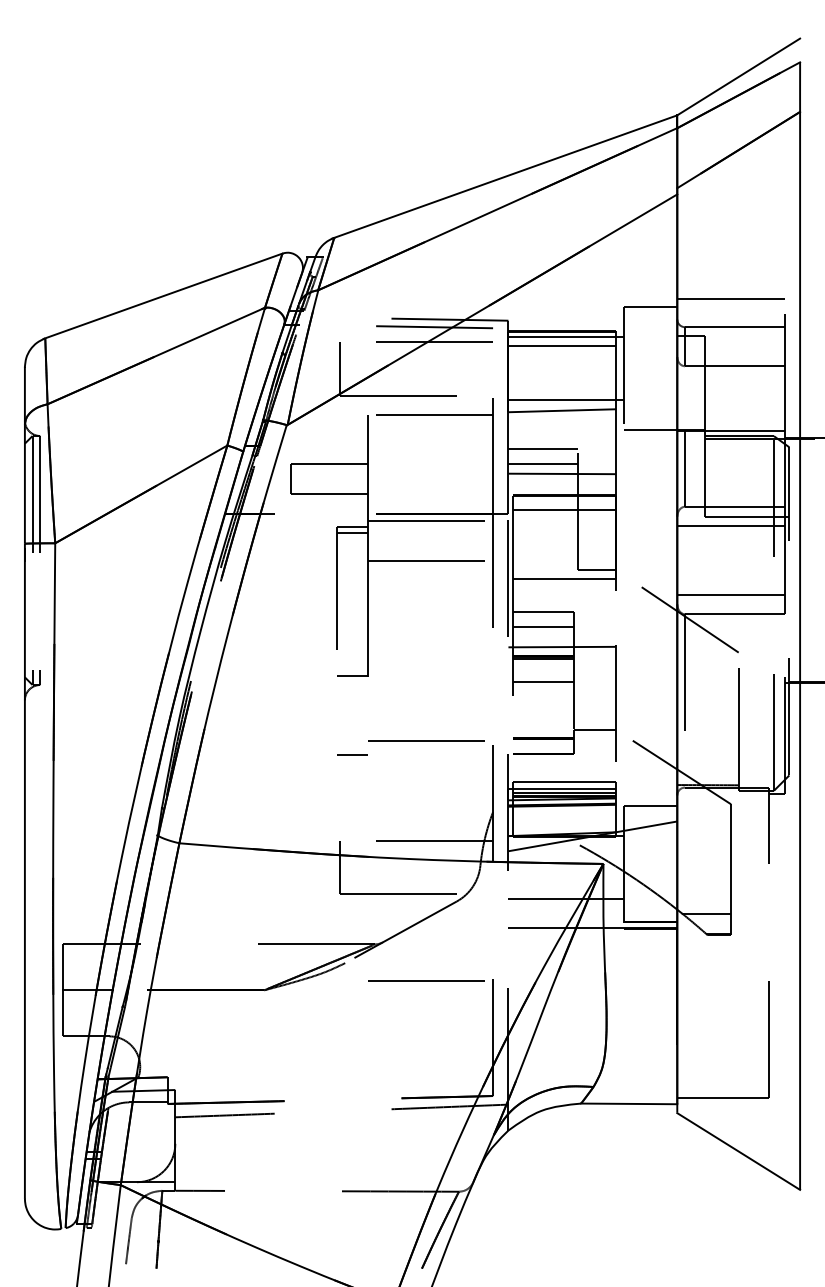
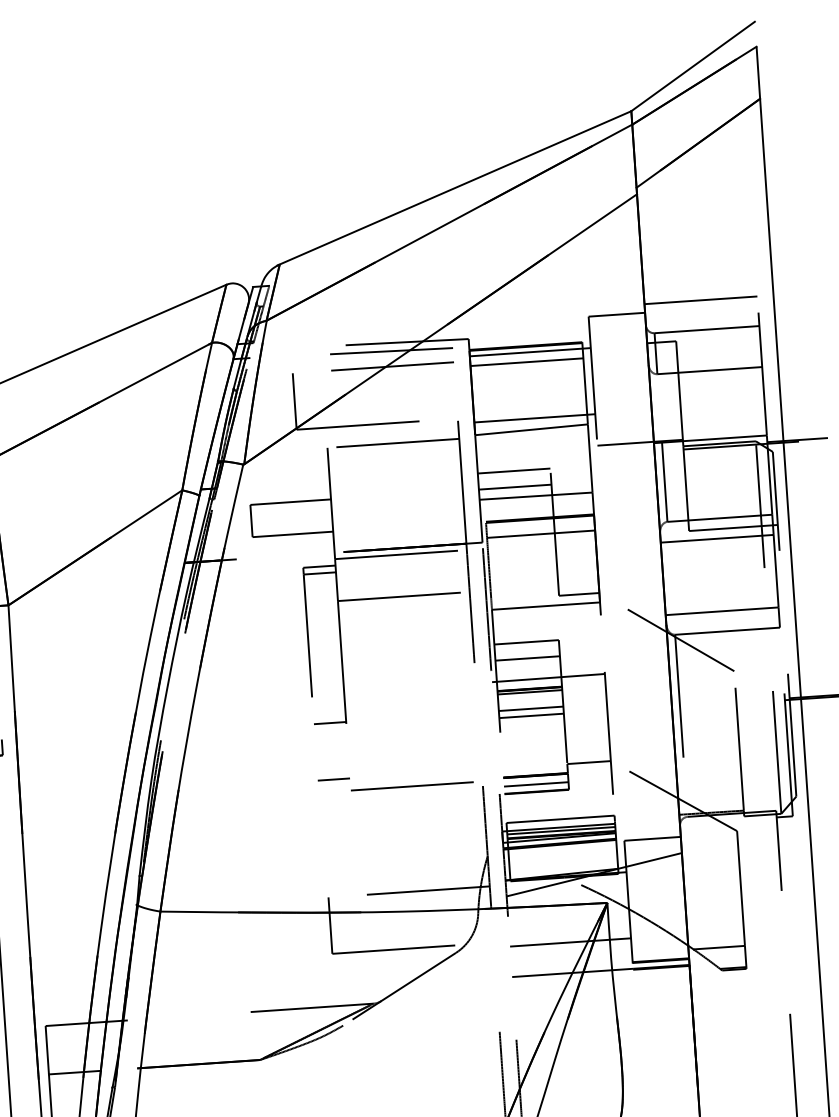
line: (543, 675) -> (530, 709), added
line: (543, 747) -> (536, 784), added
line: (352, 754) -> (334, 778), moved
line: (426, 980) -> (429, 1038), removed

